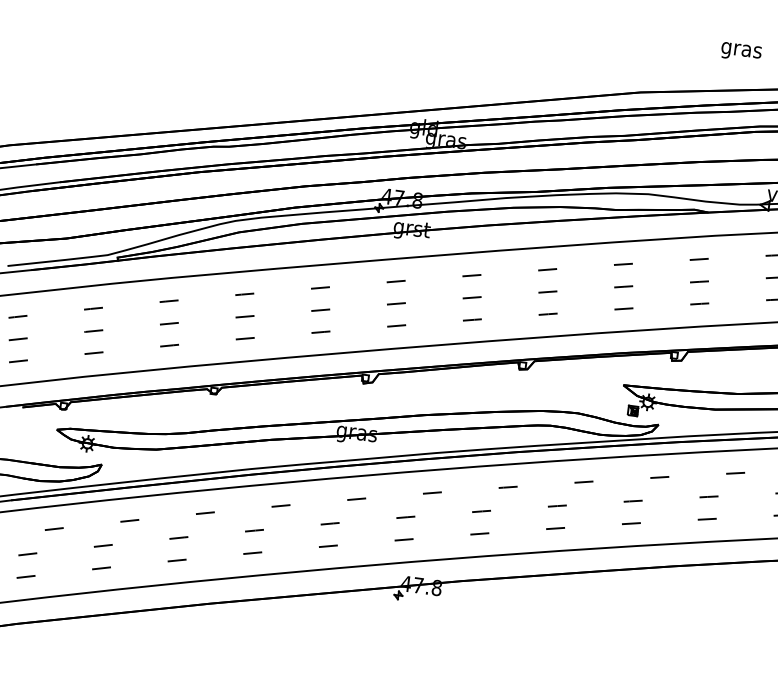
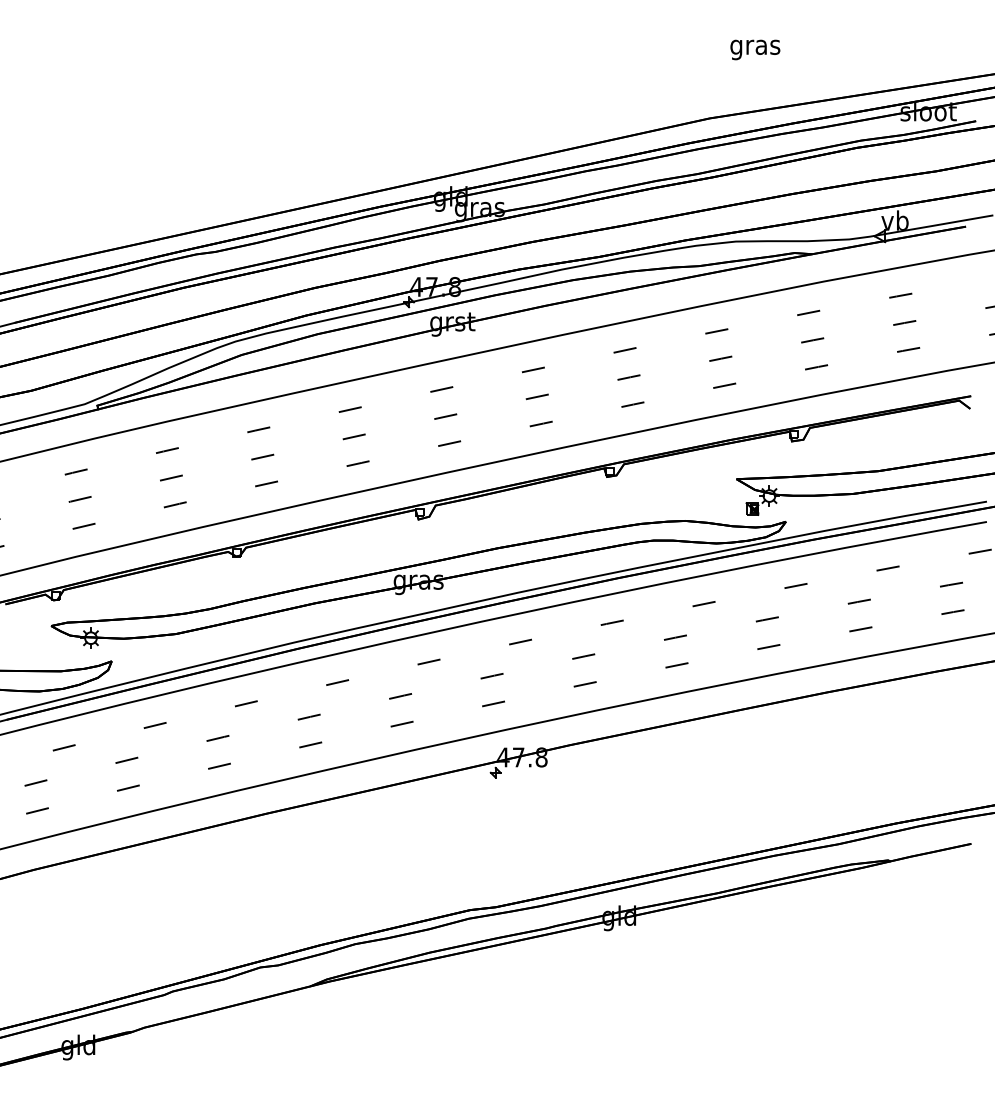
text: (741, 51) -> (755, 49), moved

